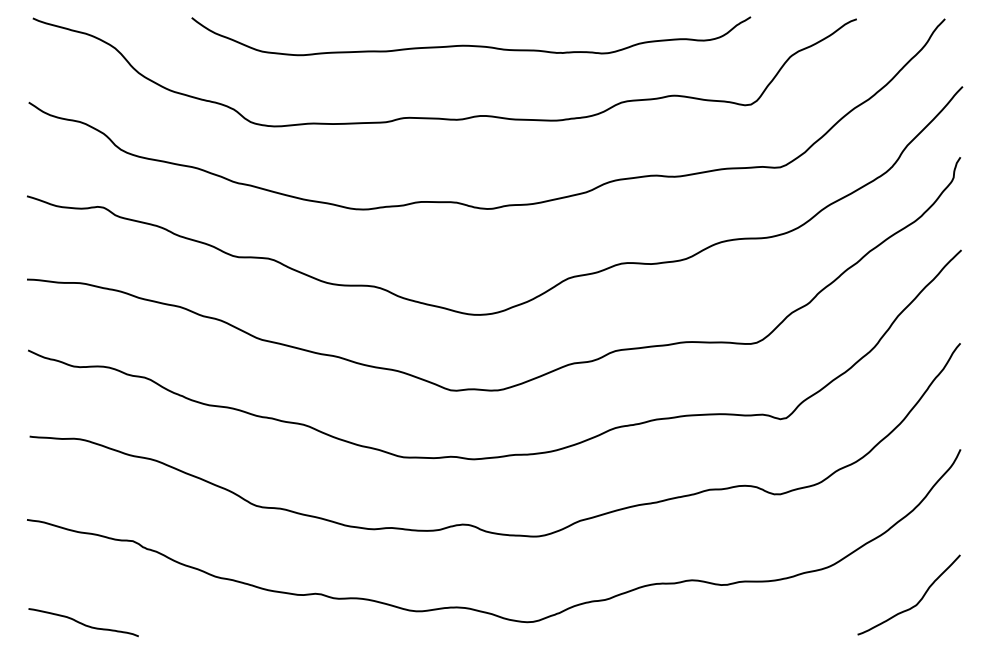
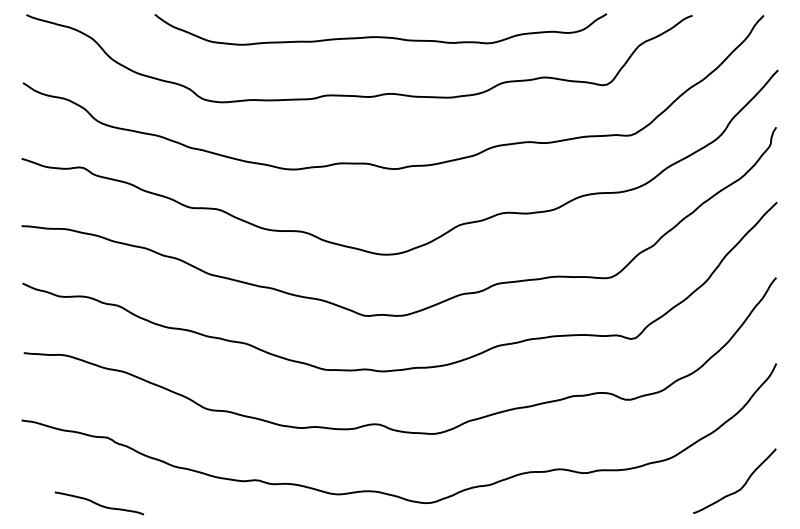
curve: (82, 622) -> (98, 503), moved

